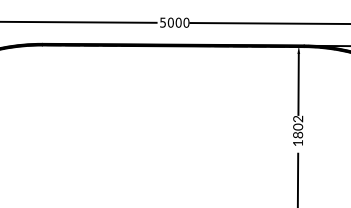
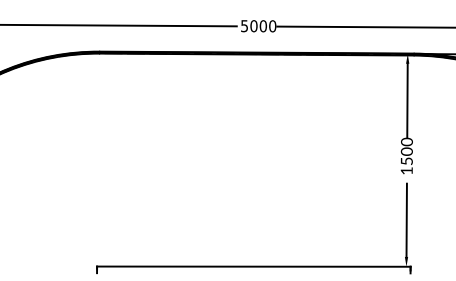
text: (297, 126) -> (406, 151), 1802 -> 1500

